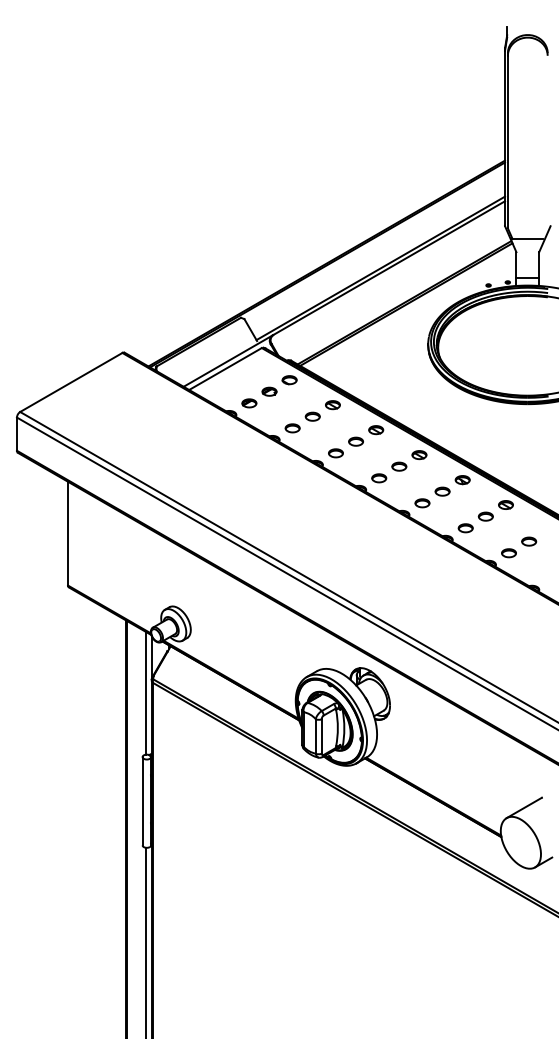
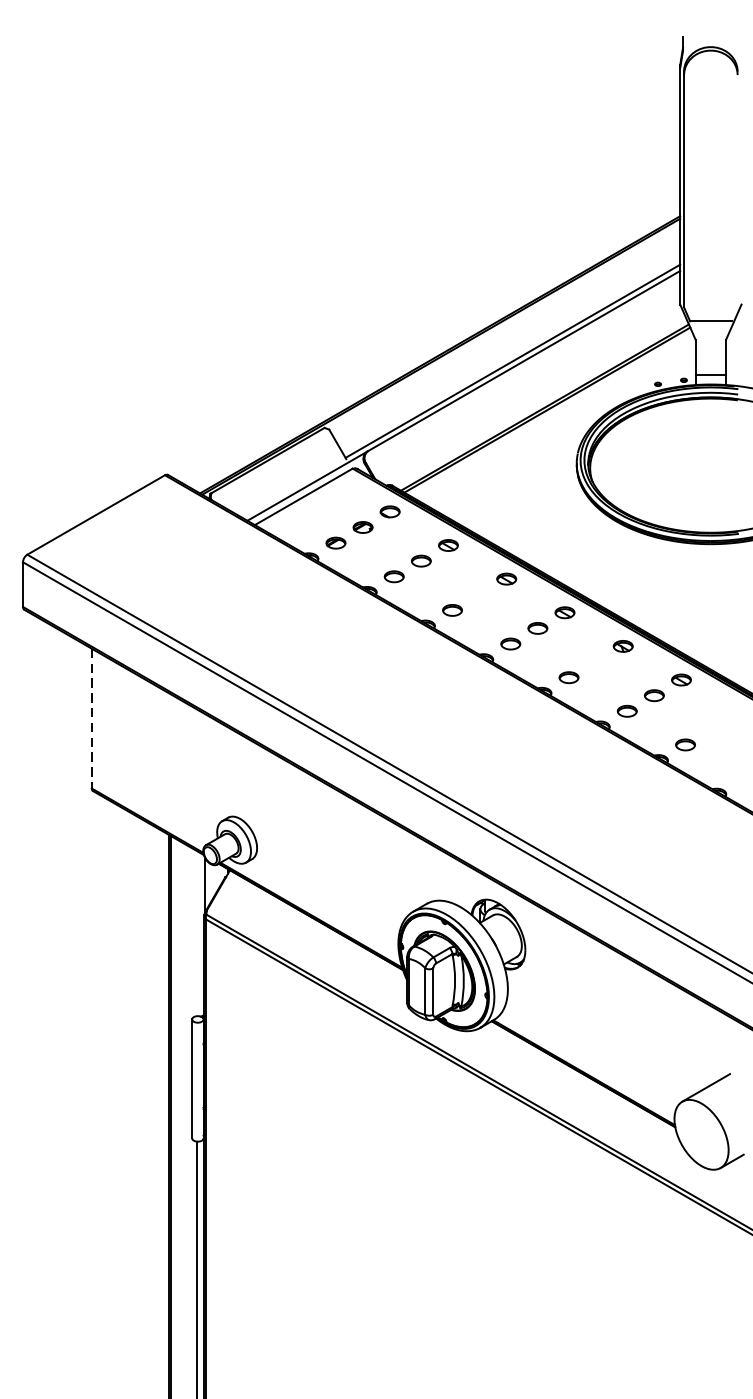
part: (355, 441) -> (478, 594), removed
part: (442, 491) -> (595, 661), removed
line: (68, 533) -> (92, 718), solid -> dashed
part: (529, 541) -> (713, 729), removed
line: (146, 692) -> (197, 932), removed

